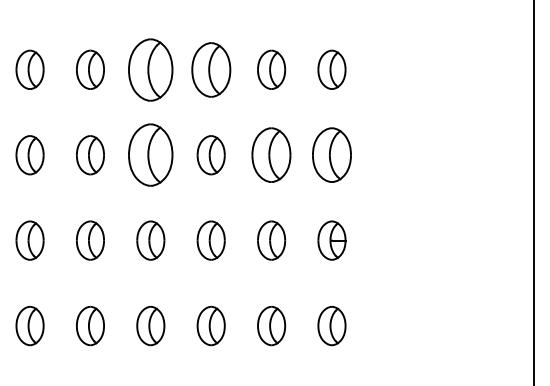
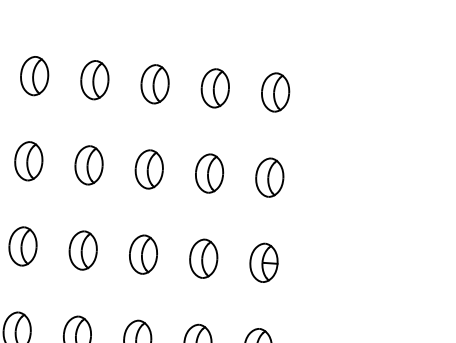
part: (150, 69) -> (94, 79), size x0.62
part: (210, 69) -> (154, 83), size x0.71
part: (150, 155) -> (88, 165), size x0.62
part: (271, 155) -> (209, 173), size x0.71
part: (331, 155) -> (269, 177), size x0.71

